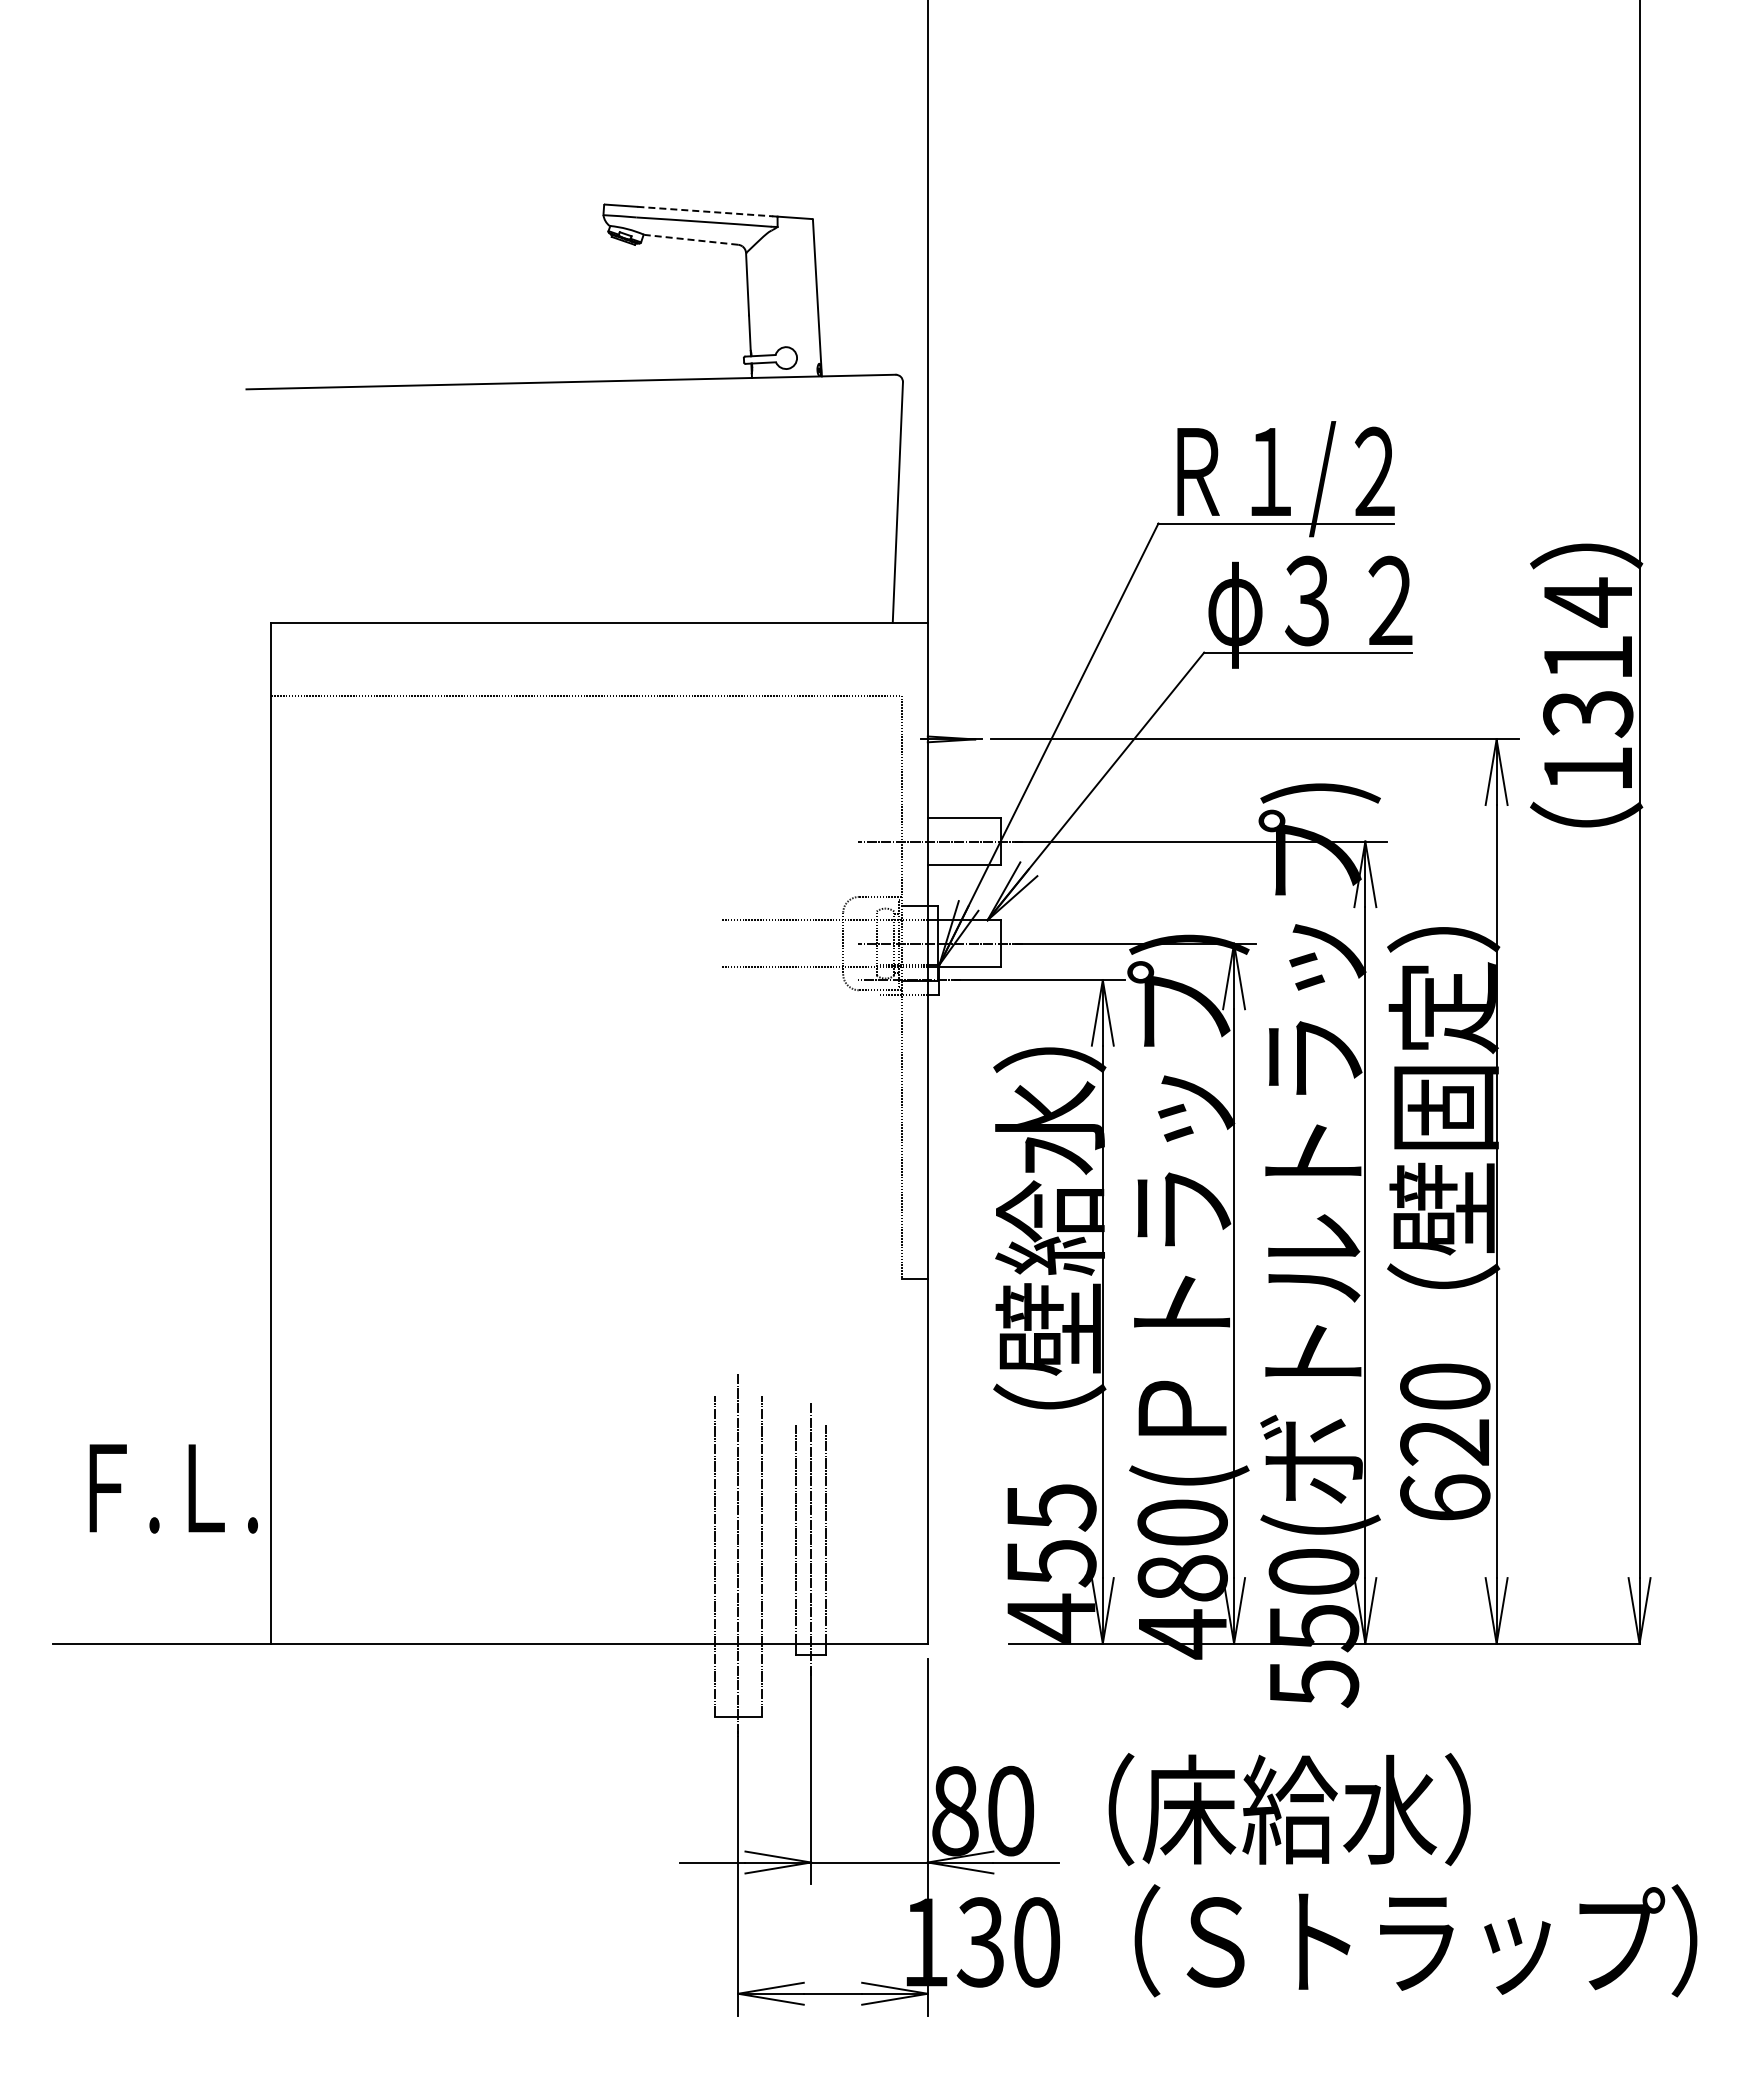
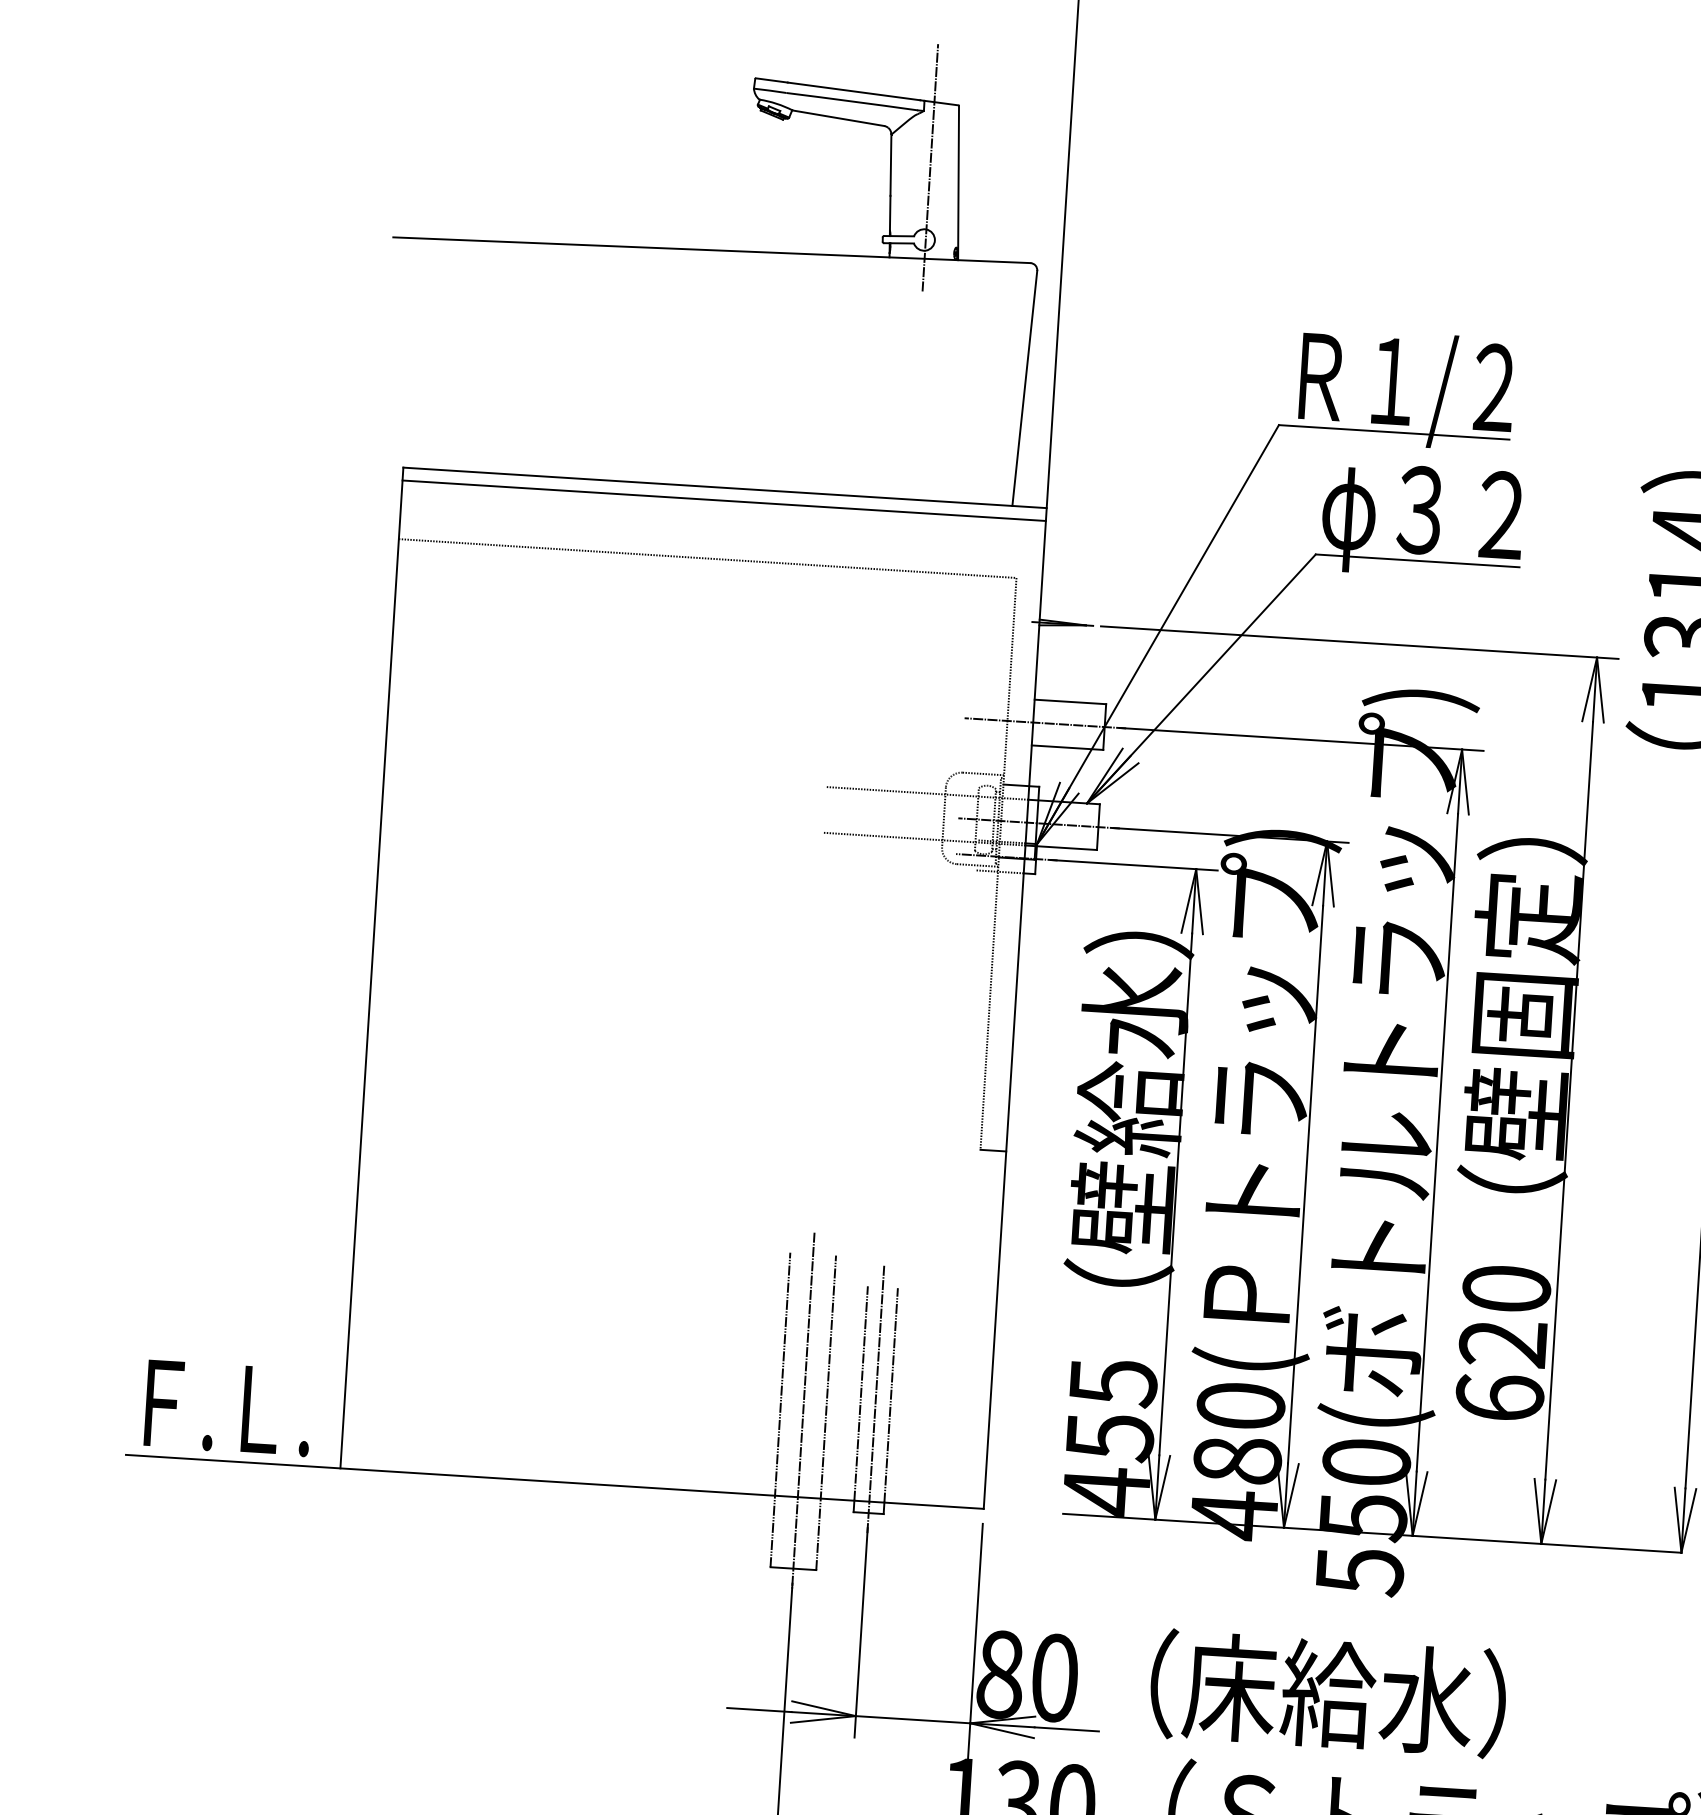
line: (705, 211) -> (854, 91), dashed -> solid
line: (690, 239) -> (837, 117), dashed -> solid
line: (787, 284) -> (930, 167), added
line: (599, 635) -> (724, 500), added
text: (173, 1488) -> (228, 1407), moved

